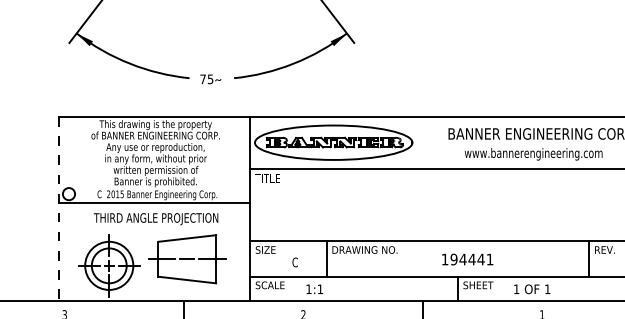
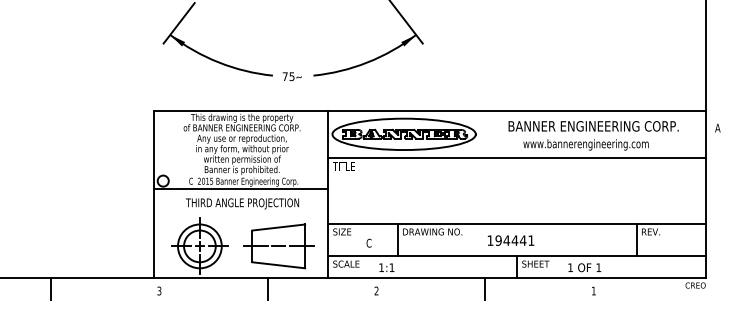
line: (59, 209) -> (154, 195), dashed -> solid
part: (186, 259) -> (278, 246), moved
text: (467, 259) -> (510, 240), moved

